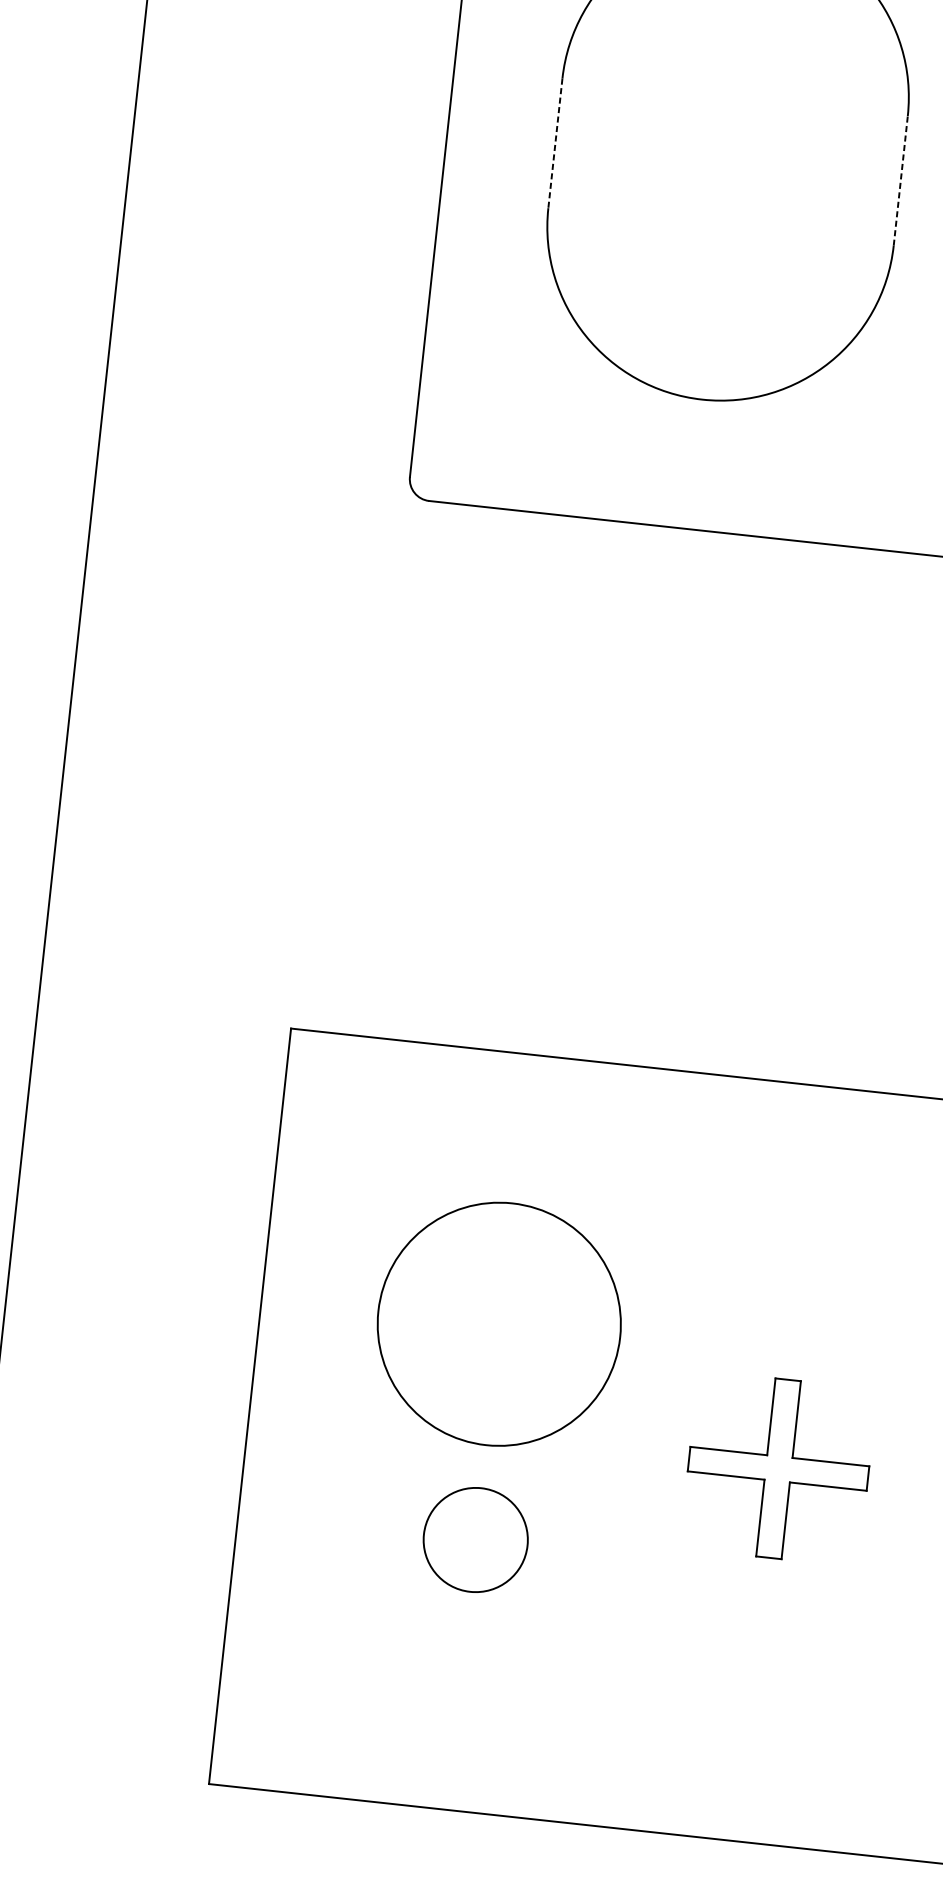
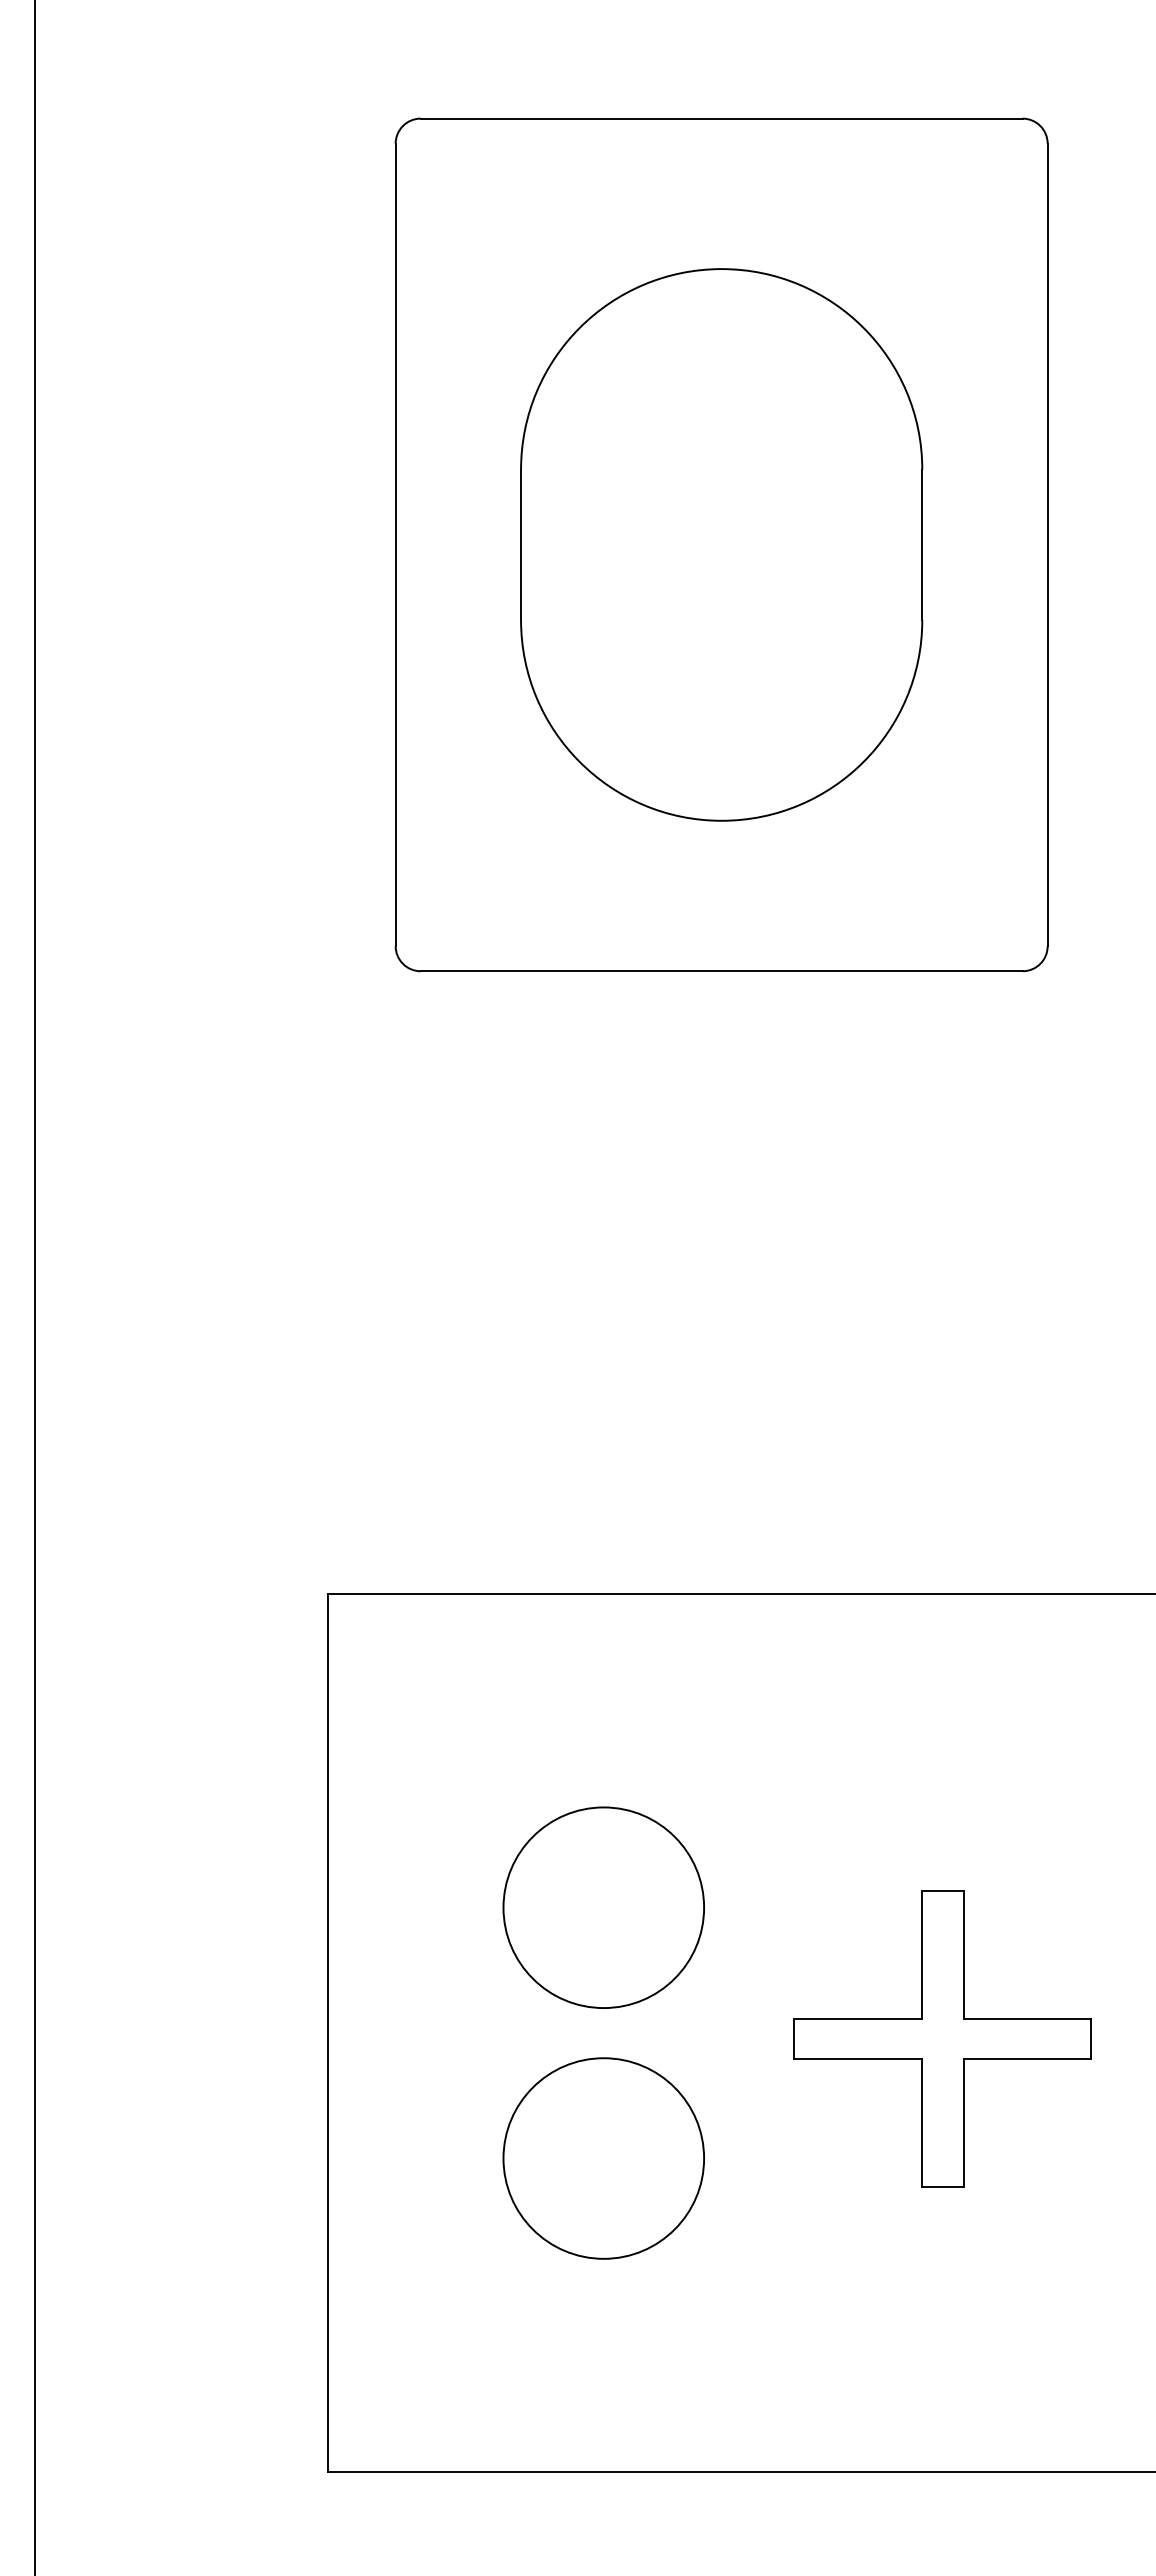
line: (555, 143) -> (521, 545), dashed -> solid
line: (900, 180) -> (922, 544), dashed -> solid
circle: (498, 1323) -> (603, 1907), size x0.71
part: (778, 1468) -> (942, 2038), size x1.43
circle: (475, 1539) -> (603, 2158), size x1.67

